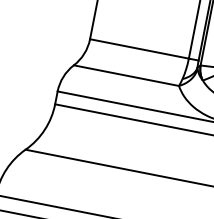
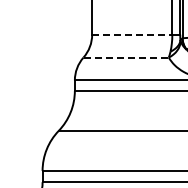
line: (139, 48) -> (132, 34), solid -> dashed
line: (126, 75) -> (126, 57), solid -> dashed

